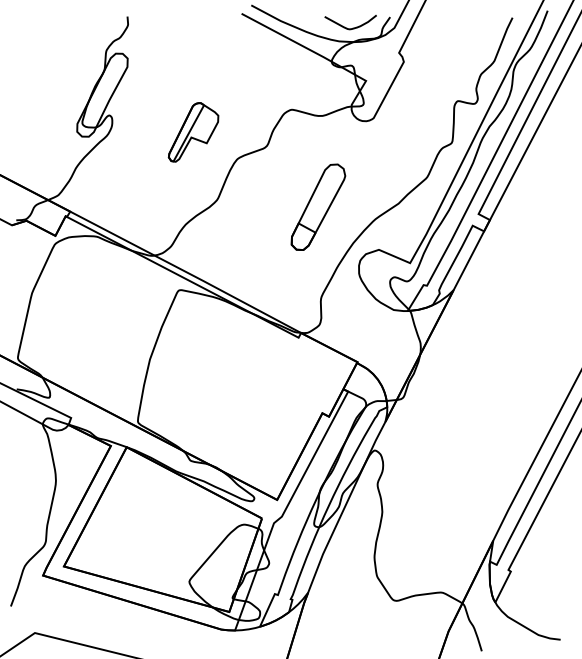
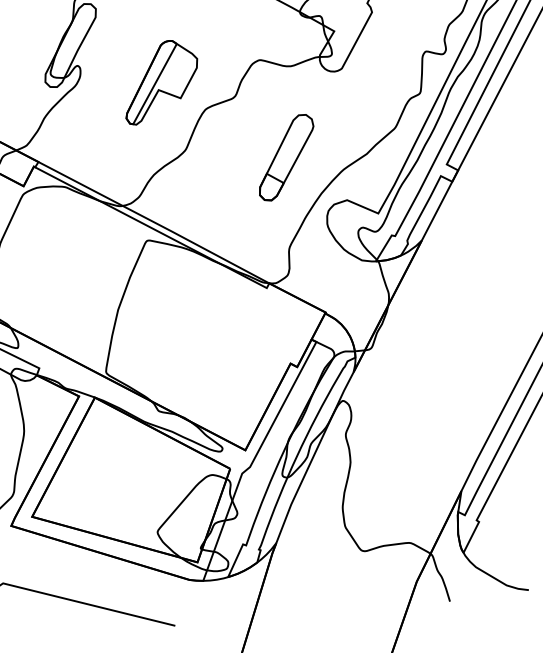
part: (193, 132) -> (161, 82), size x1.43

